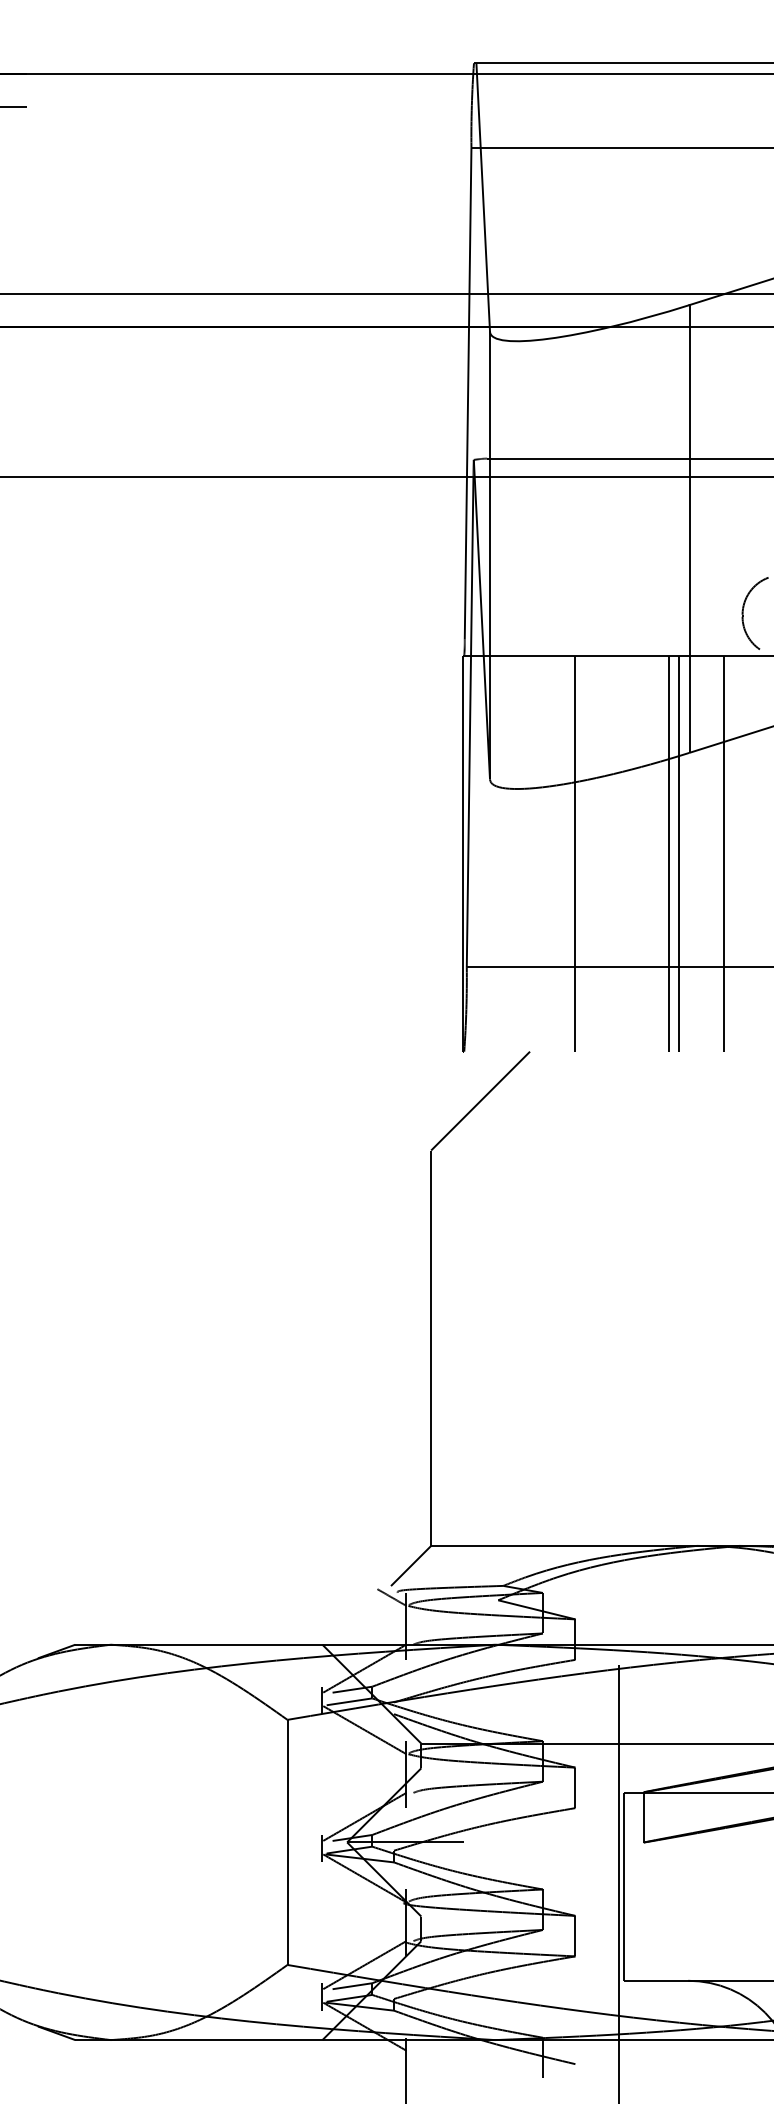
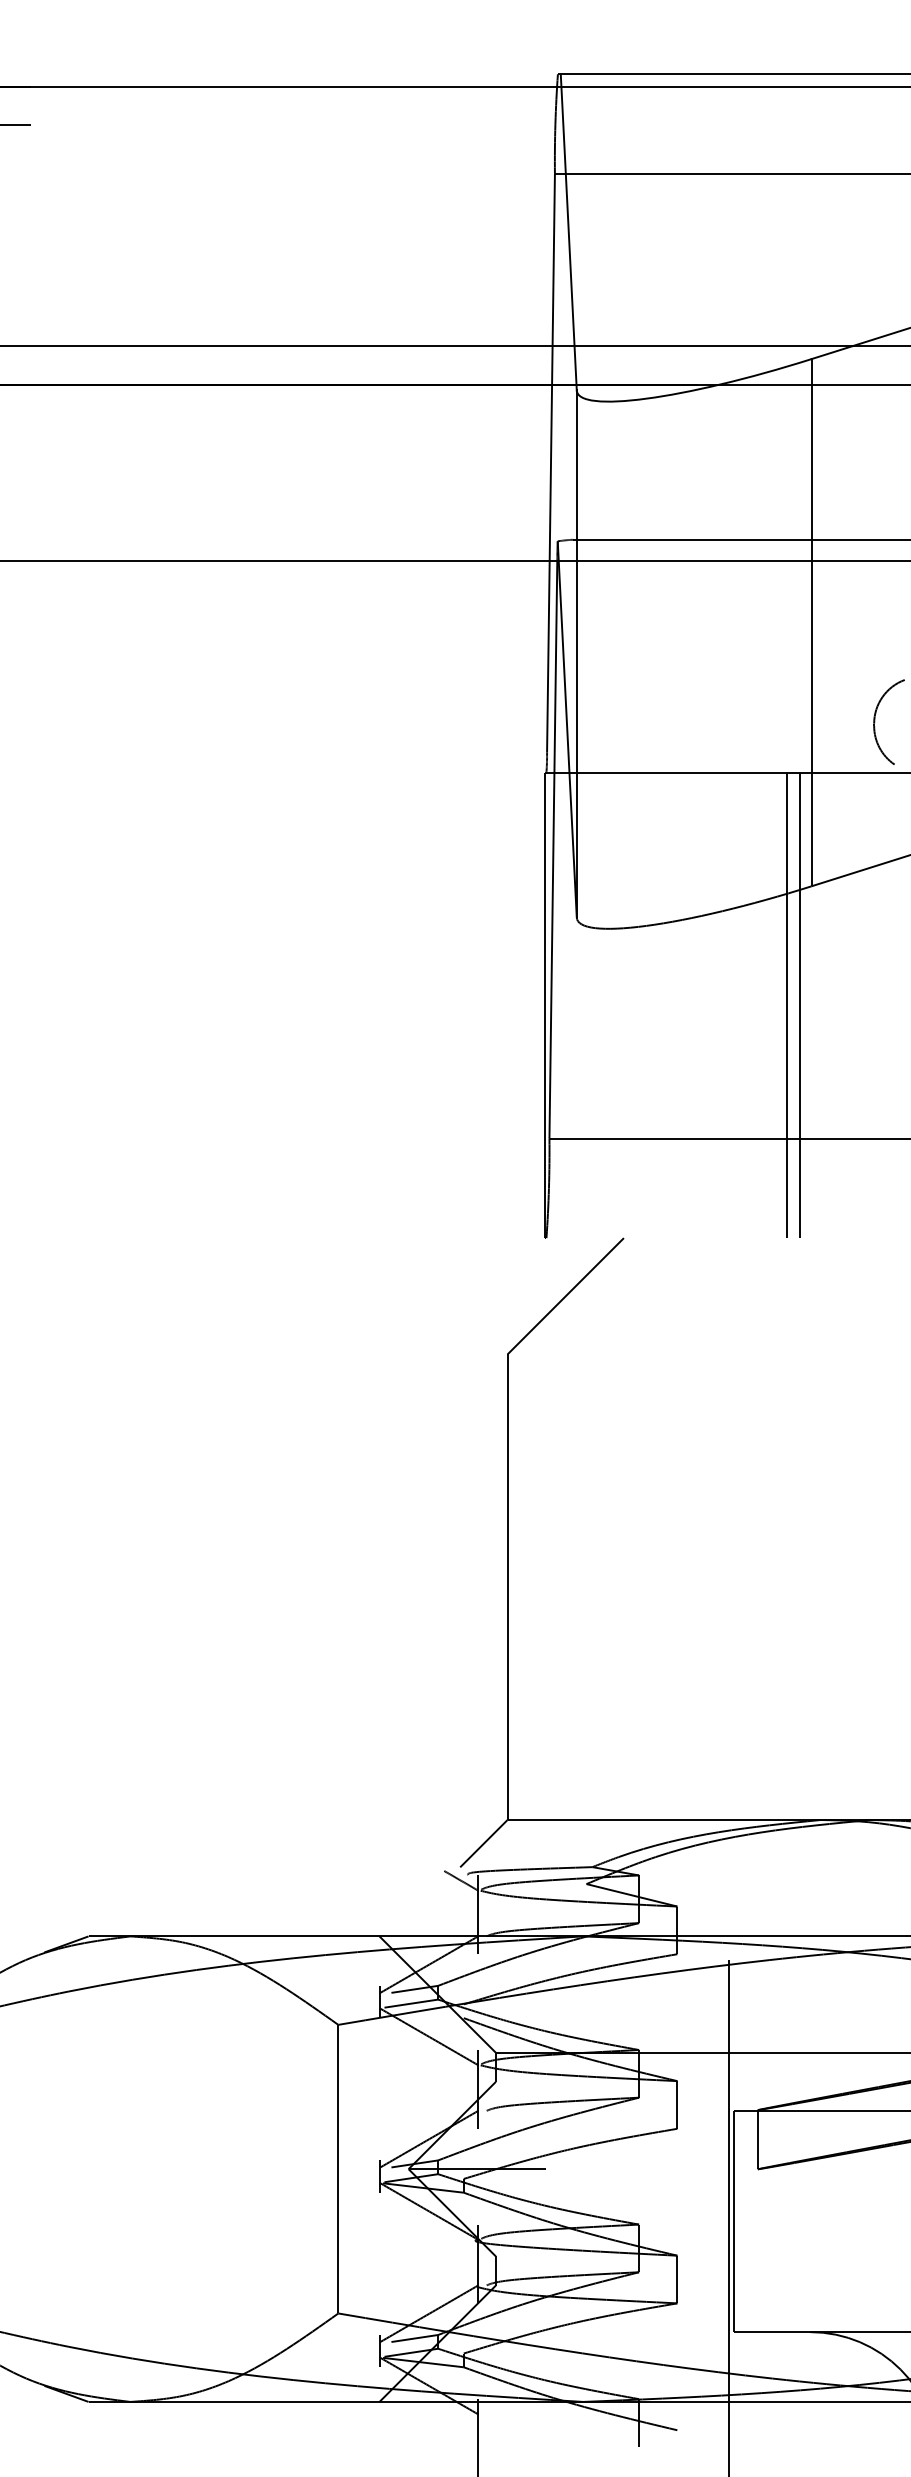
line: (574, 854) -> (676, 1005), removed
line: (724, 854) -> (852, 1005), removed

